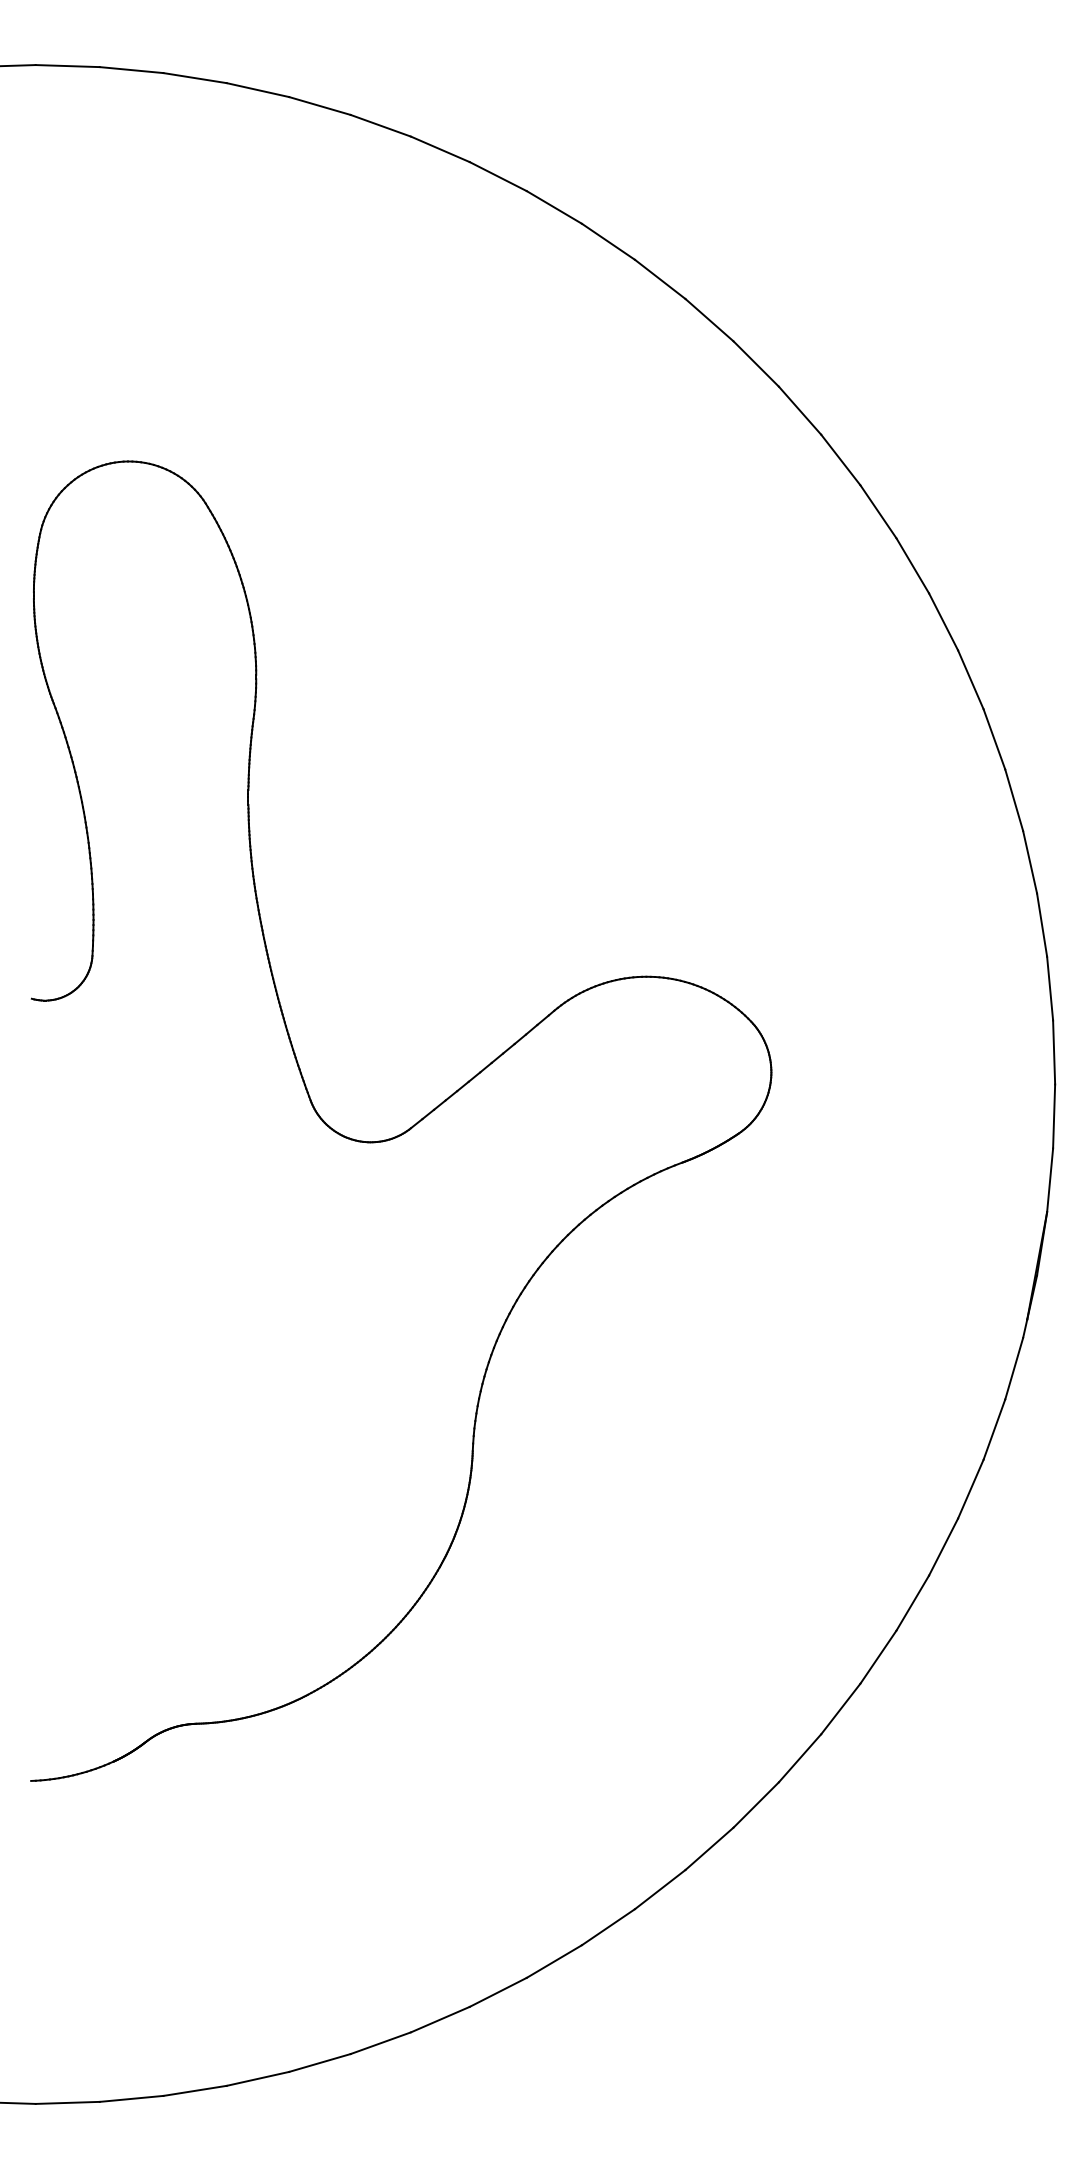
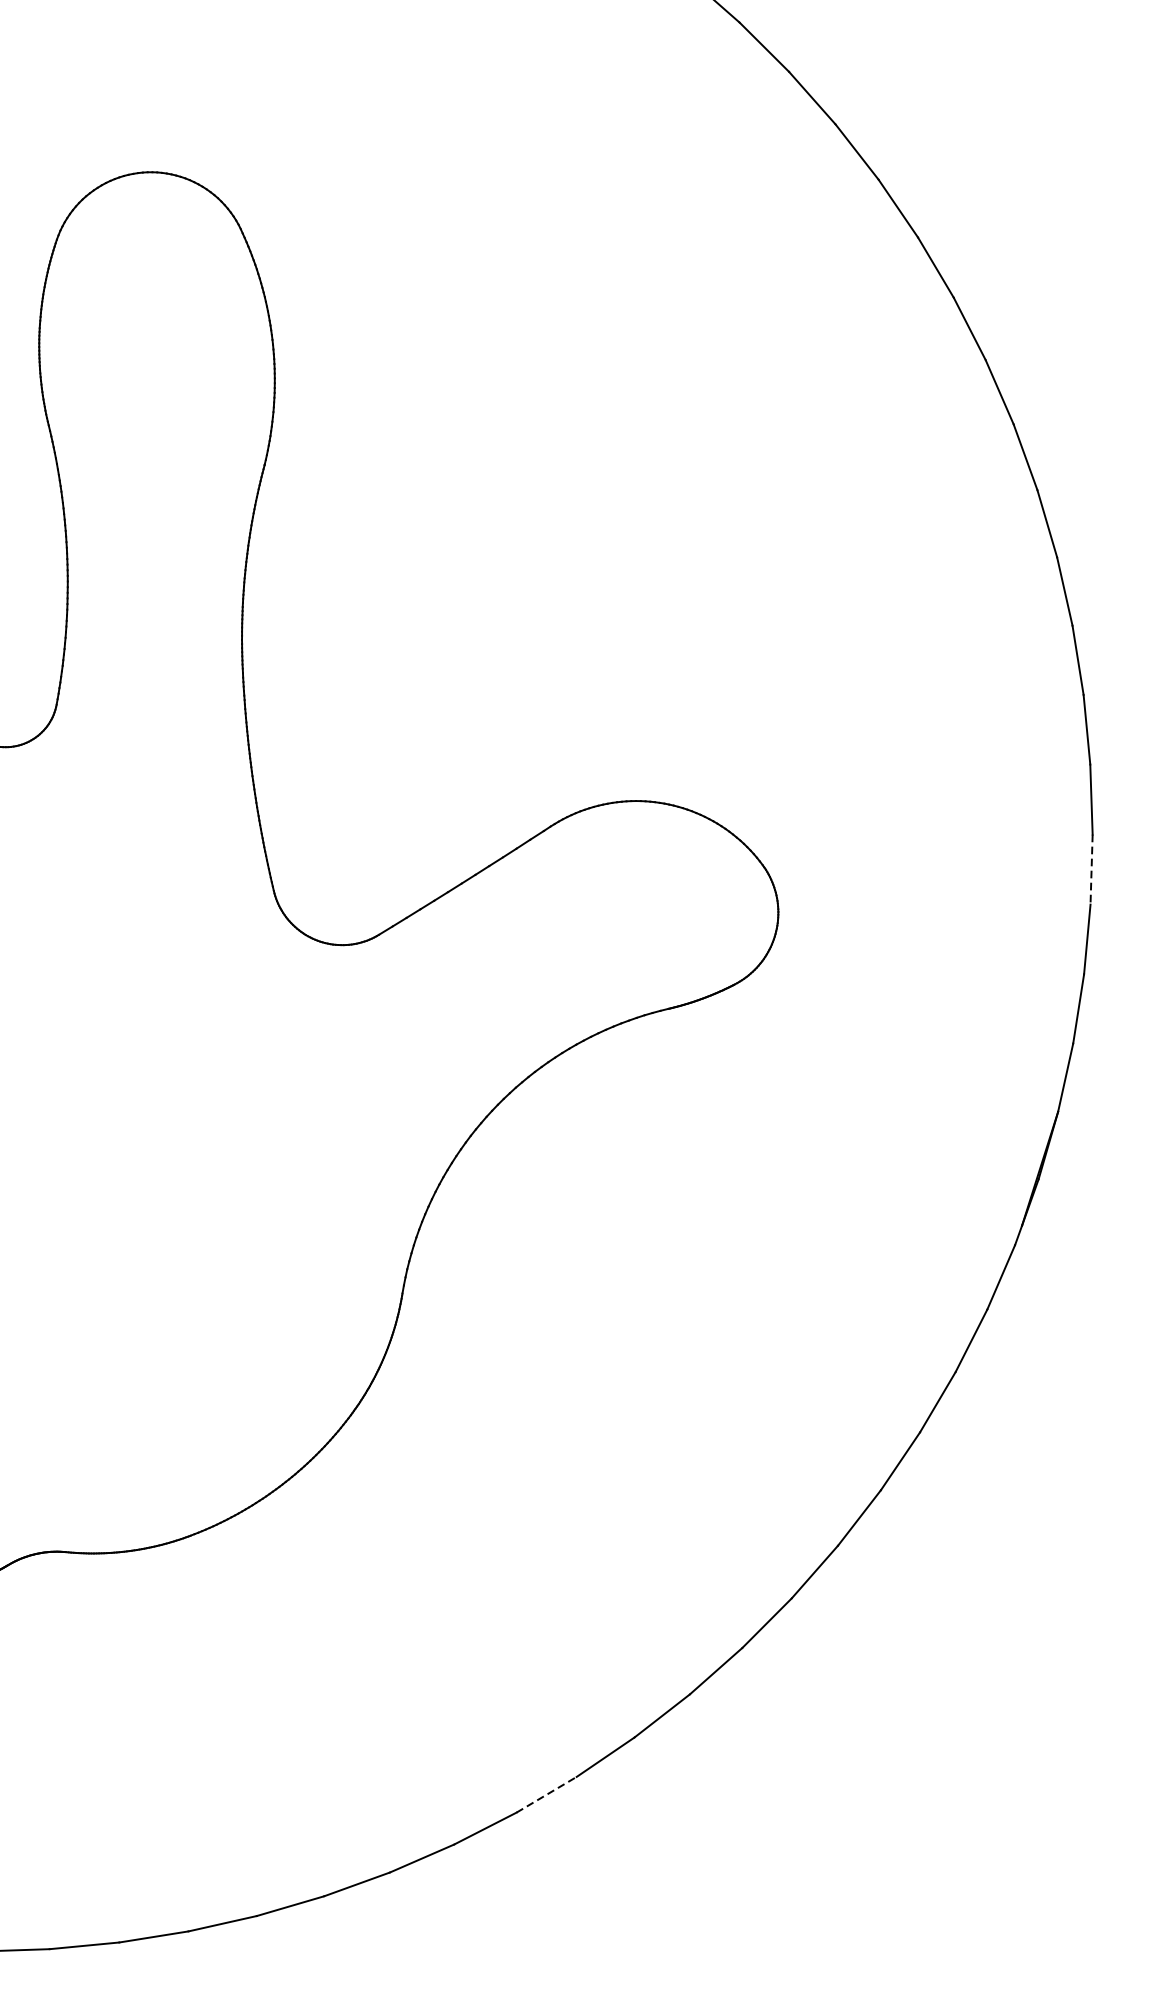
line: (1050, 989) -> (1091, 870), solid -> dashed
line: (660, 1889) -> (546, 1794), solid -> dashed

